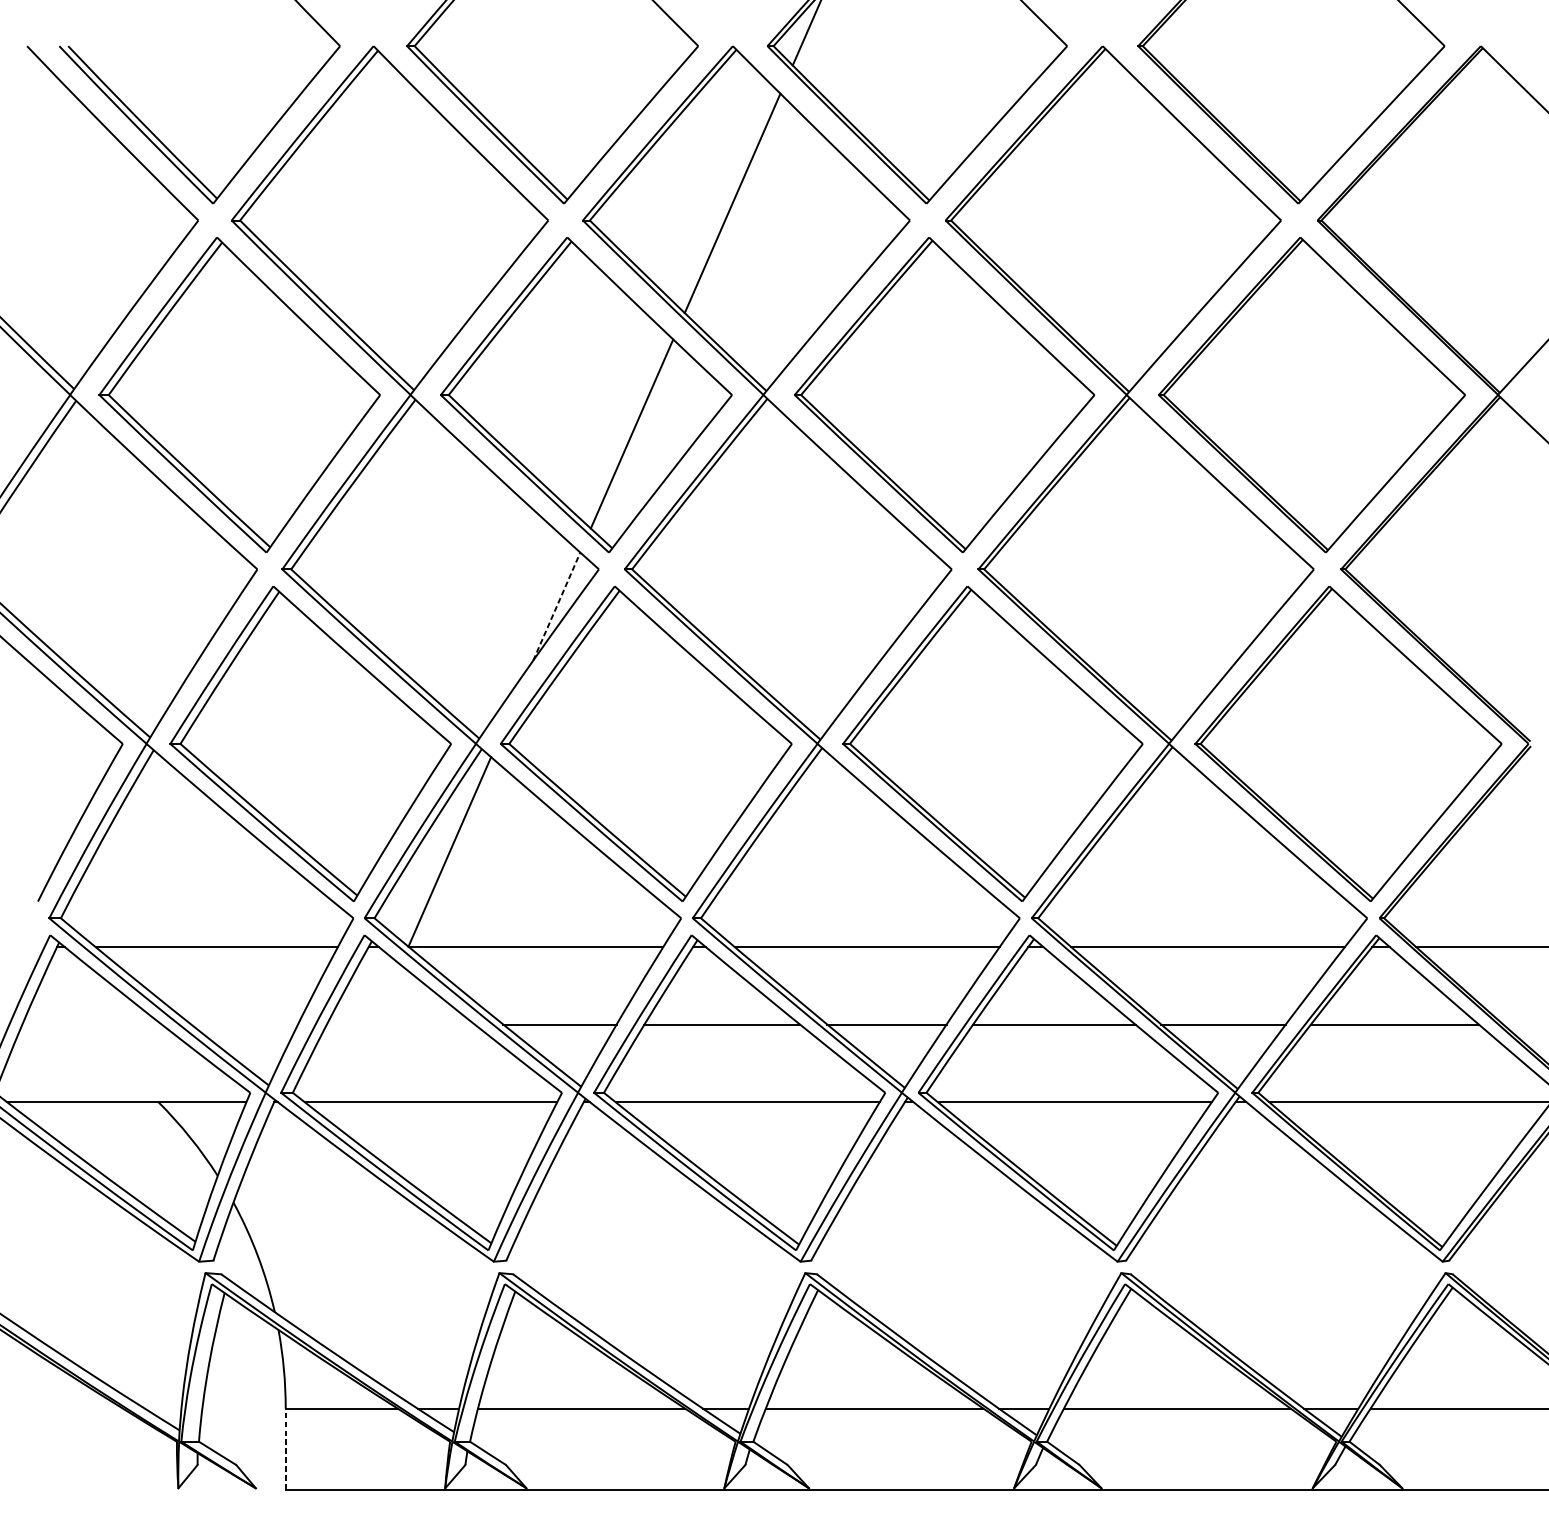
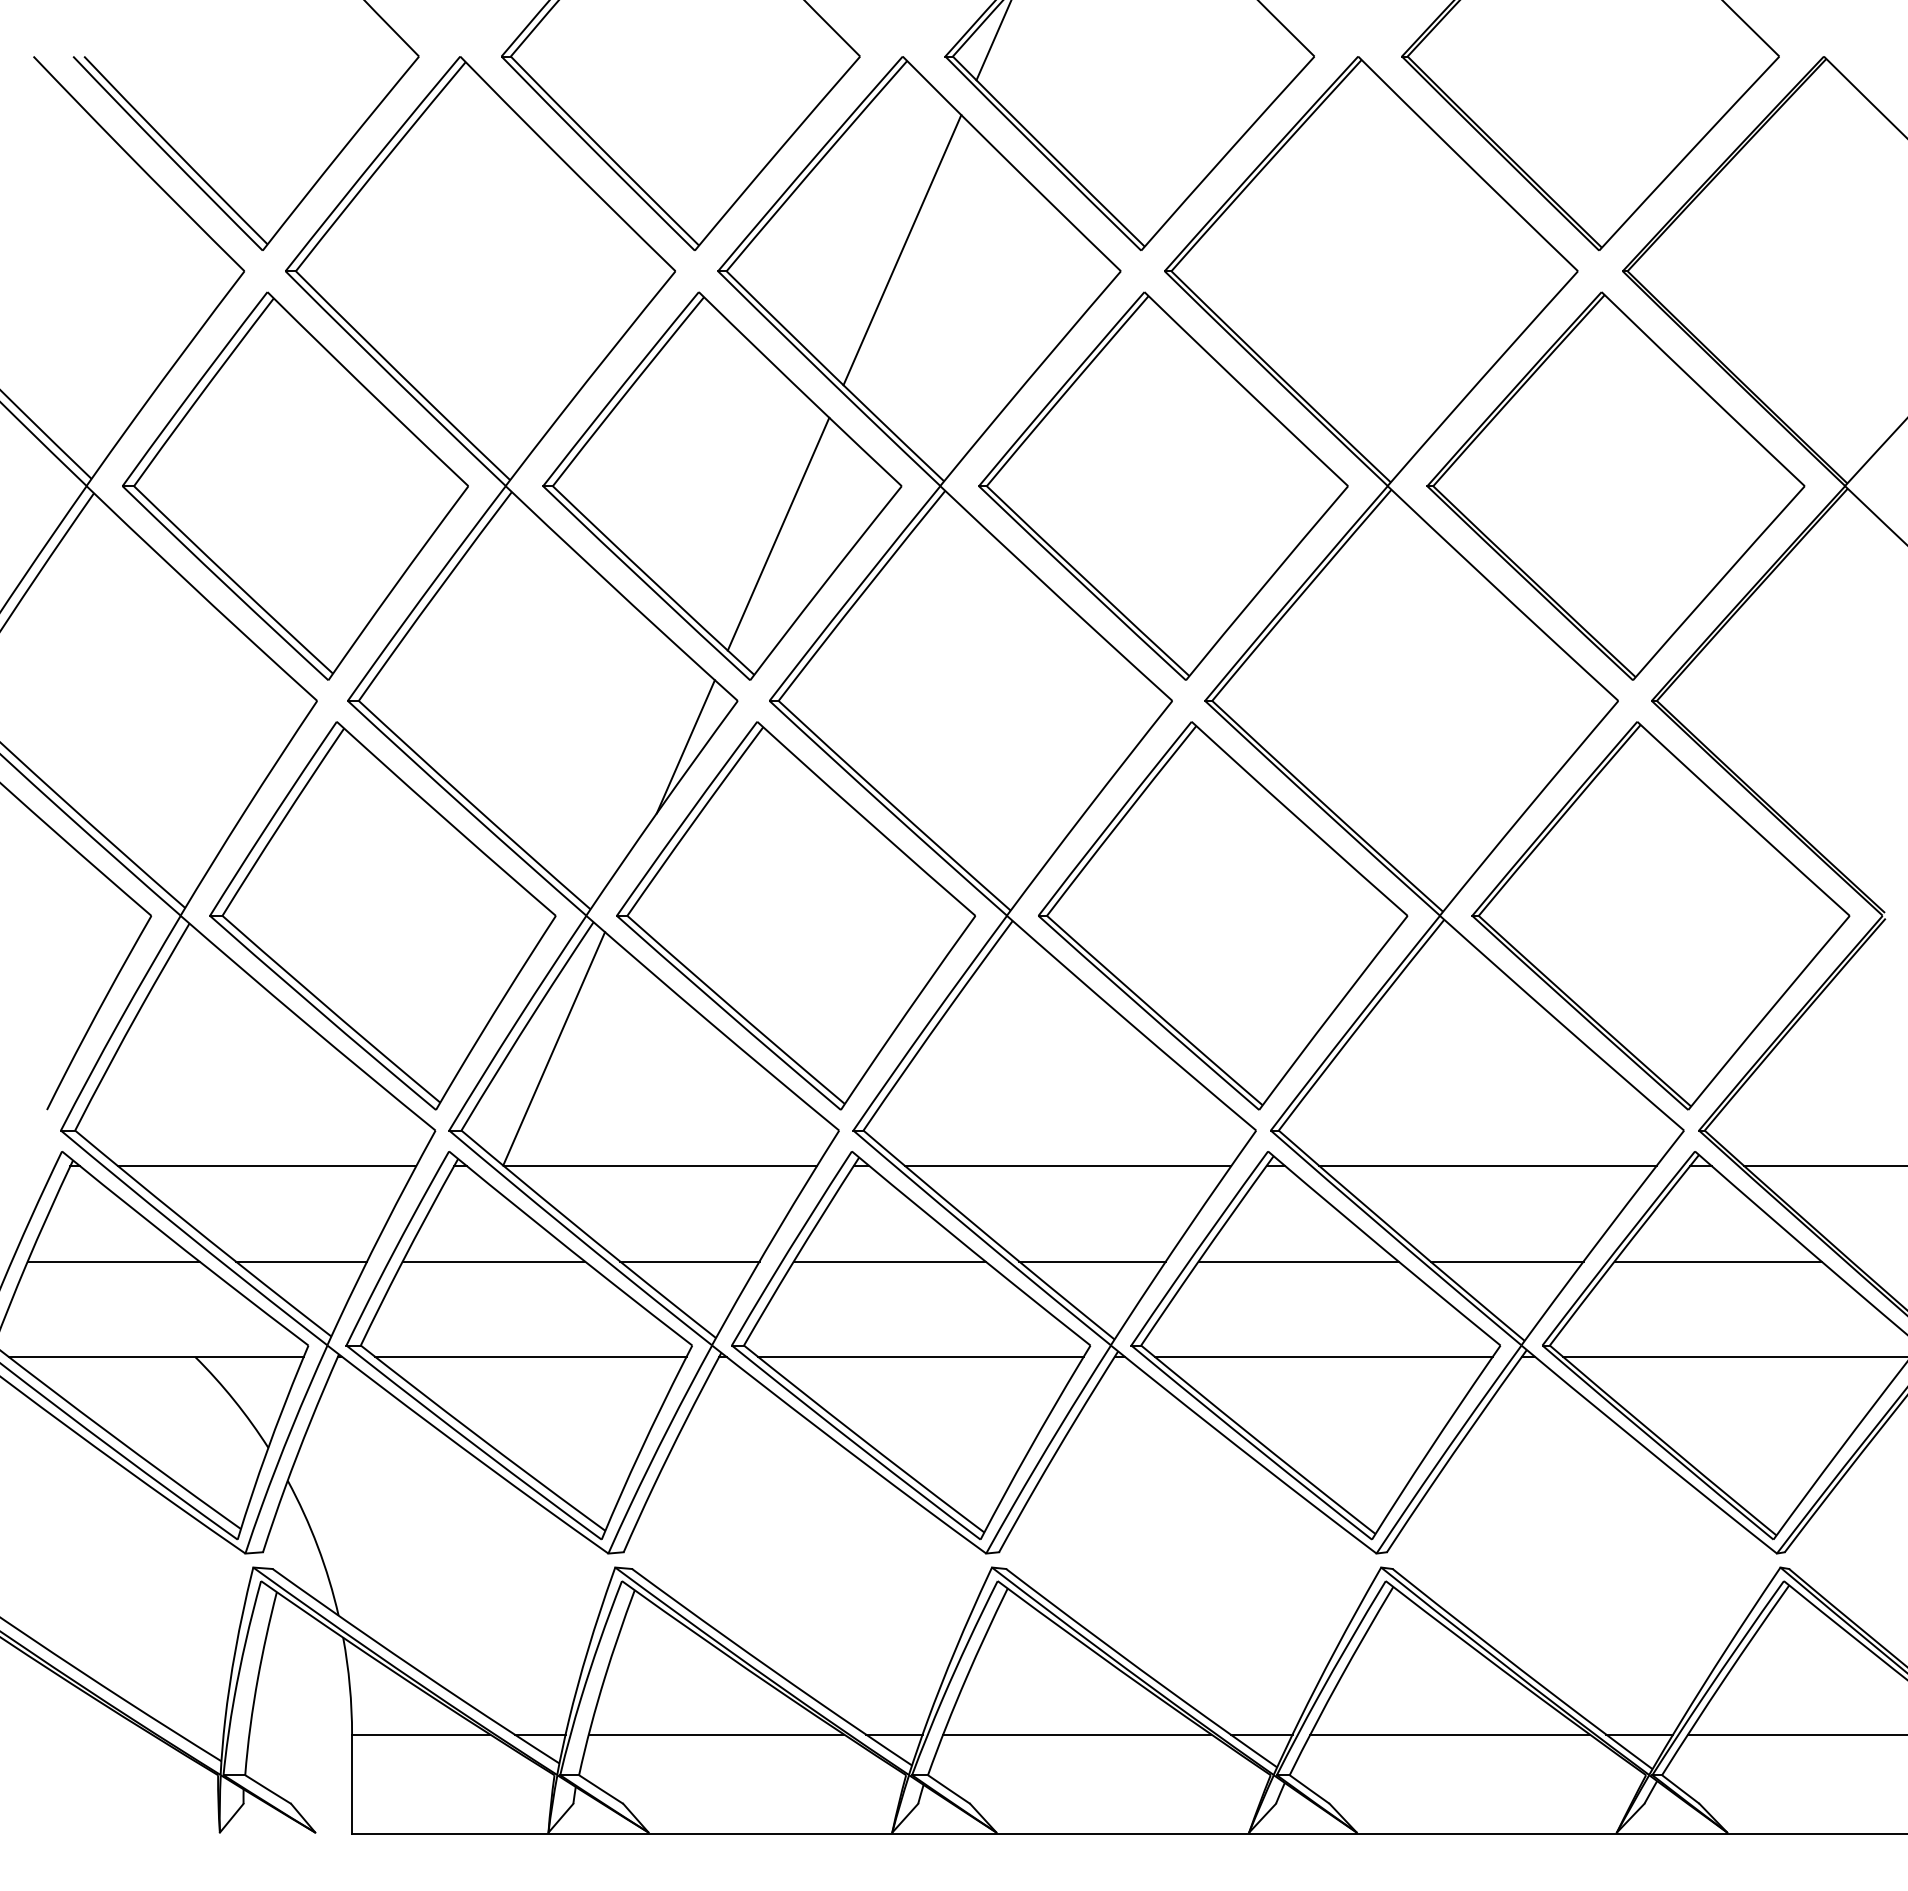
line: (556, 606) -> (685, 746), dashed -> solid
line: (92, 1024) -> (113, 1261), added
line: (244, 1024) -> (301, 1261), added
line: (400, 1024) -> (493, 1261), added
line: (286, 1449) -> (352, 1784), dashed -> solid

